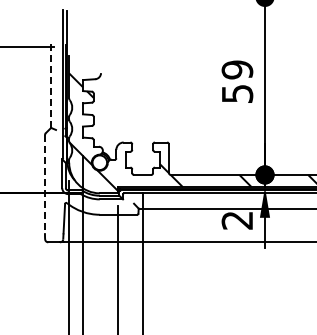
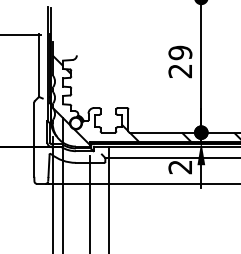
line: (51, 86) -> (39, 65), dashed -> solid
text: (237, 94) -> (180, 71), 59 -> 29
line: (44, 184) -> (33, 139), dashed -> solid

